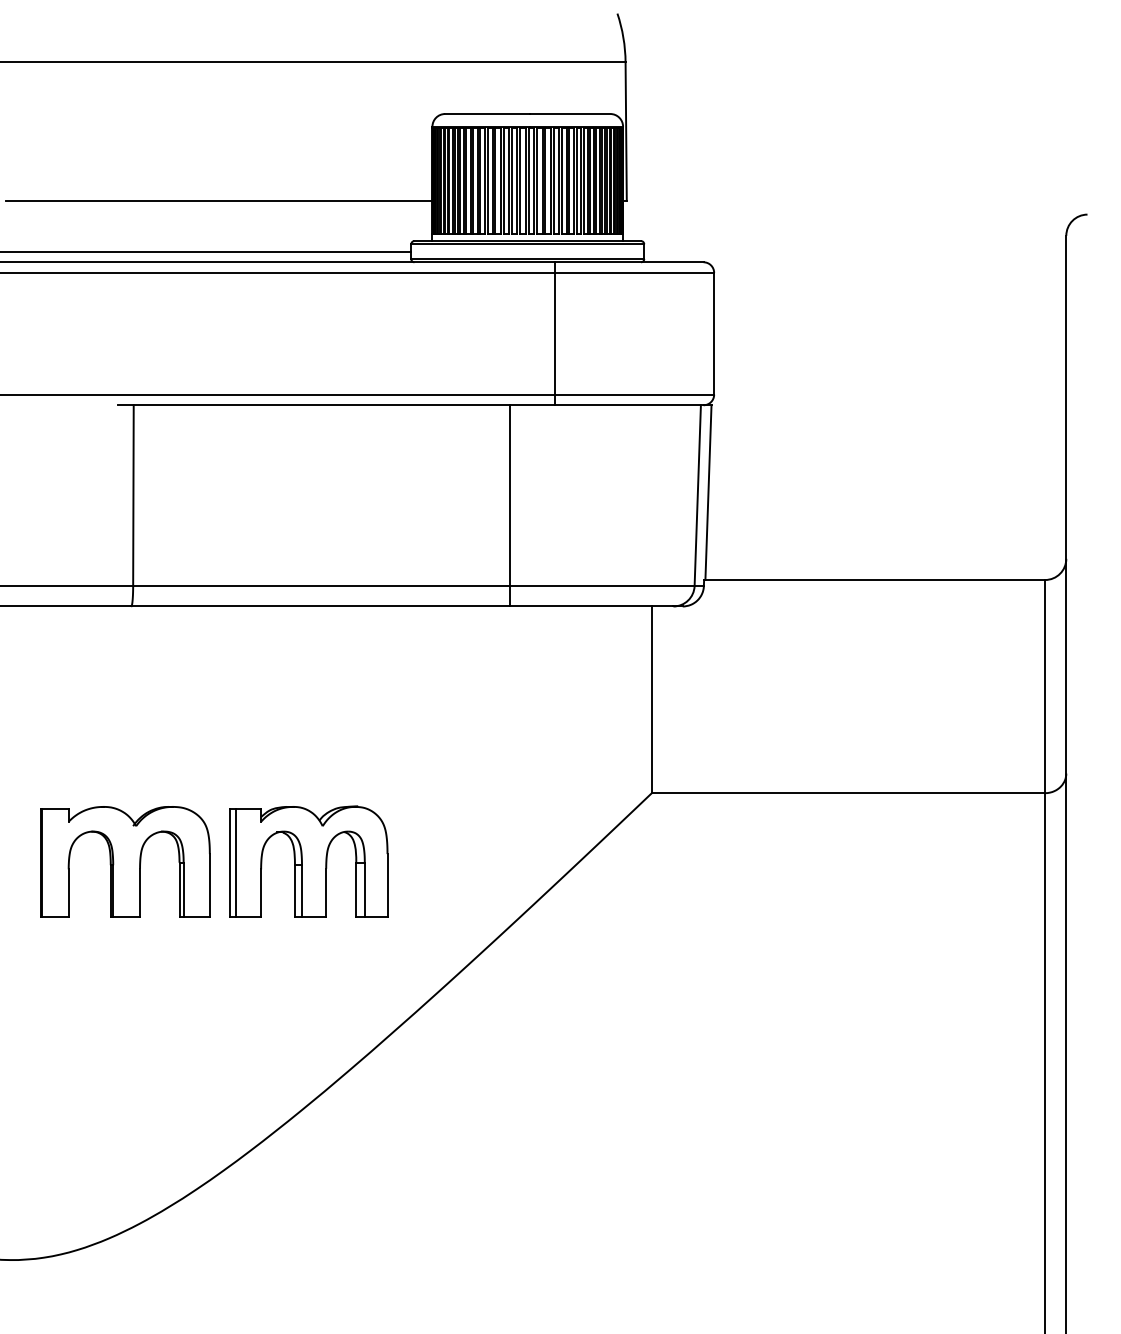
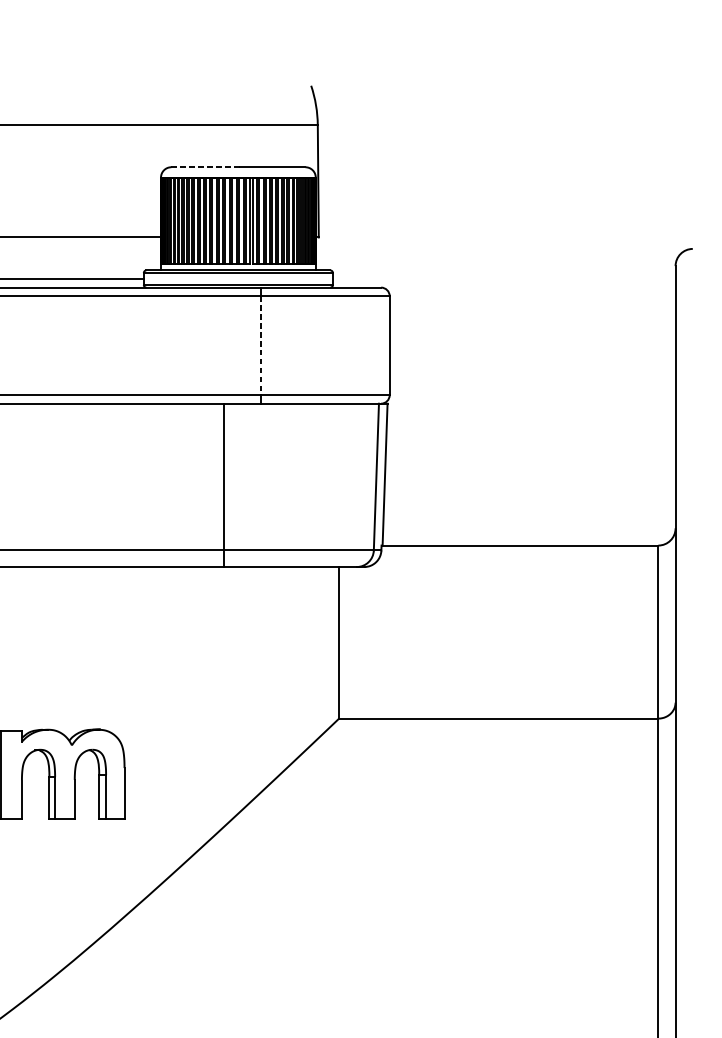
line: (488, 114) -> (206, 167), solid -> dashed
line: (555, 333) -> (260, 345), solid -> dashed

